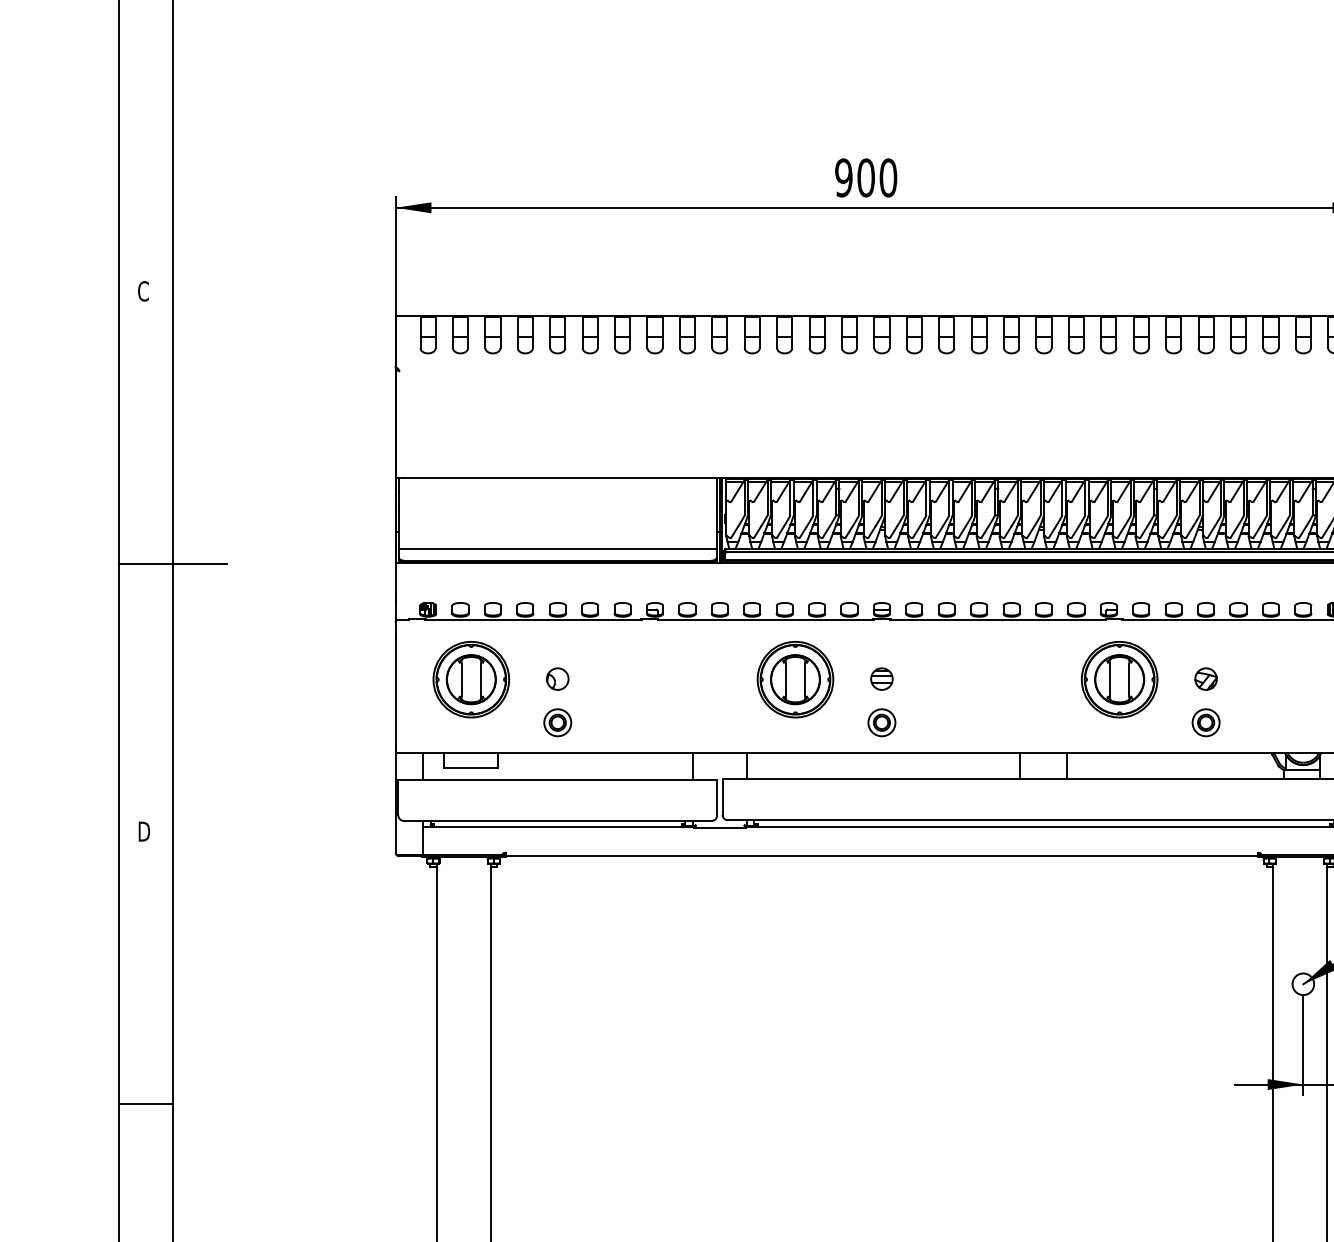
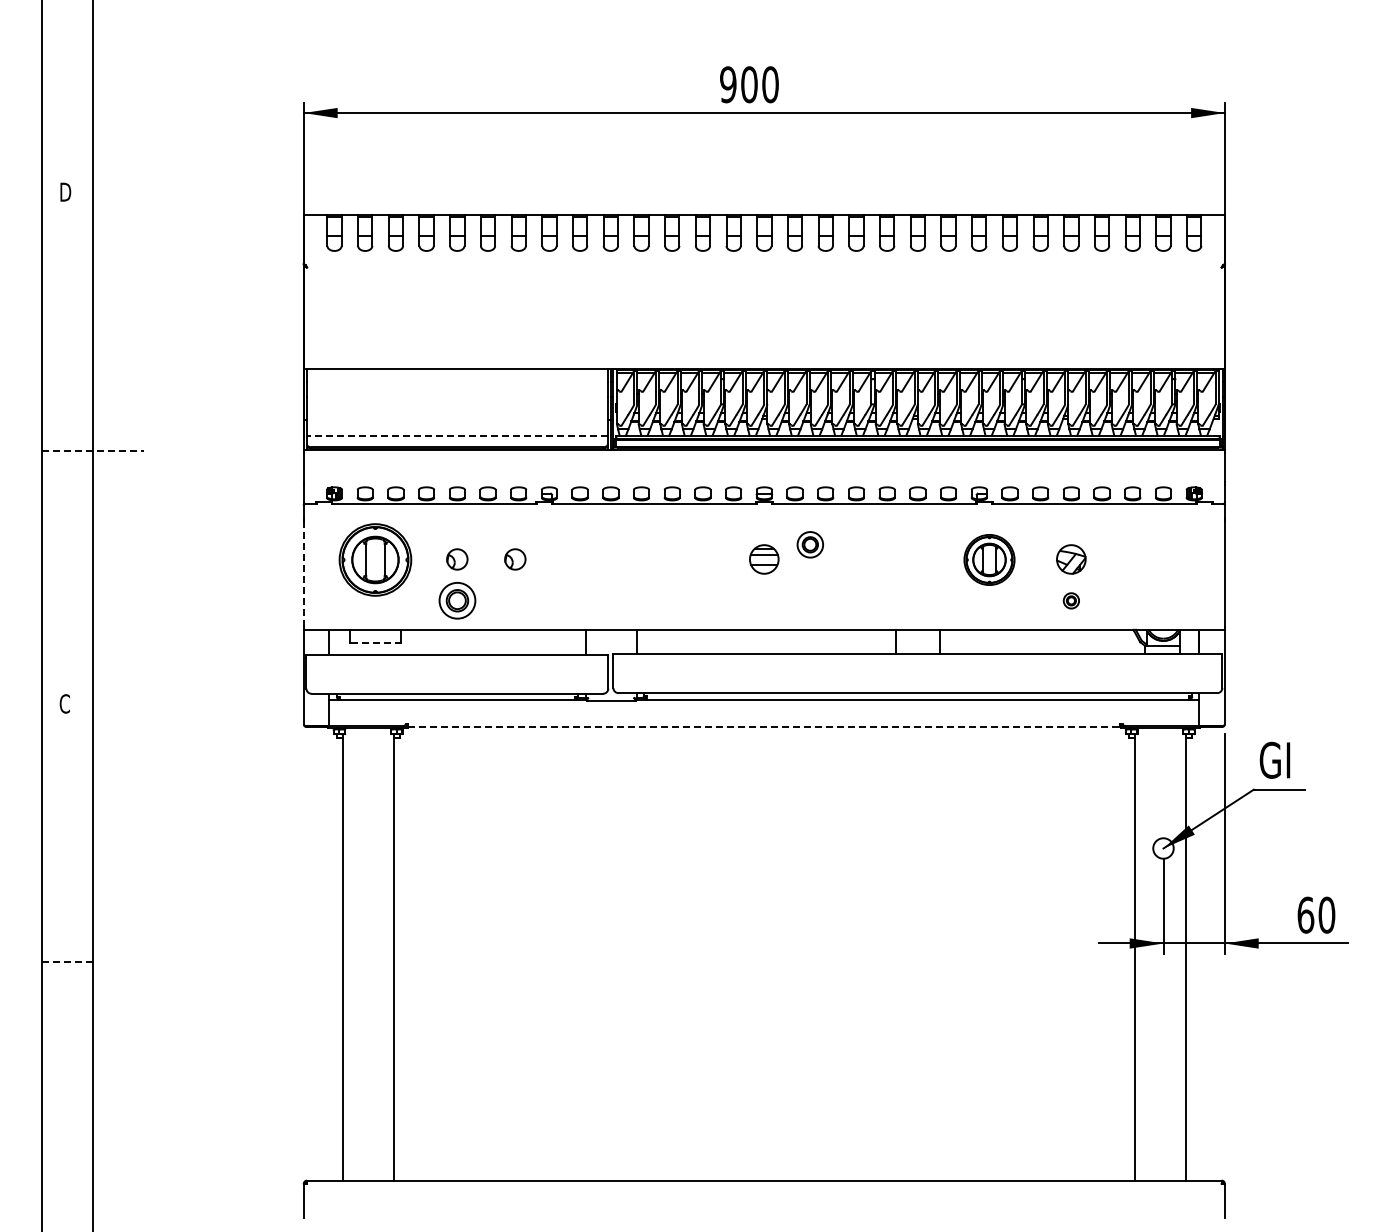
text: (144, 290) -> (65, 191), C -> D
line: (556, 549) -> (456, 436), solid -> dashed
line: (173, 564) -> (93, 450), solid -> dashed
part: (619, 679) -> (515, 559), added
part: (795, 679) -> (682, 559), removed
part: (882, 679) -> (764, 559), size x1.4
part: (1119, 679) -> (989, 559), size x0.7
part: (1206, 679) -> (1071, 559), size x1.4
line: (395, 694) -> (303, 574), solid -> dashed
part: (556, 722) -> (456, 600), size x1.4
part: (881, 722) -> (809, 544), moved
part: (1206, 722) -> (1071, 600), size x0.6
line: (471, 767) -> (375, 643), solid -> dashed
text: (144, 831) -> (65, 703), D -> C
line: (882, 856) -> (764, 727), solid -> dashed
line: (146, 1104) -> (67, 962), solid -> dashed

